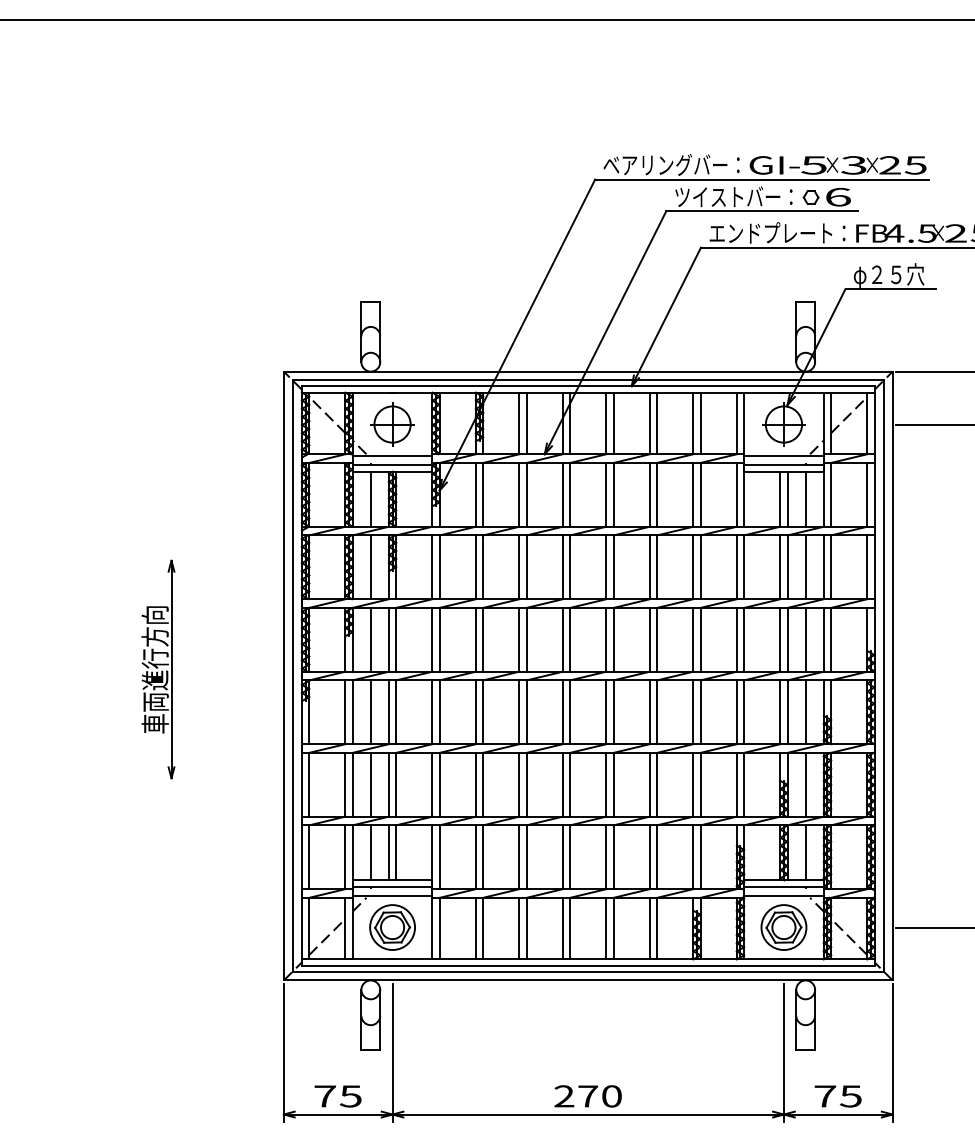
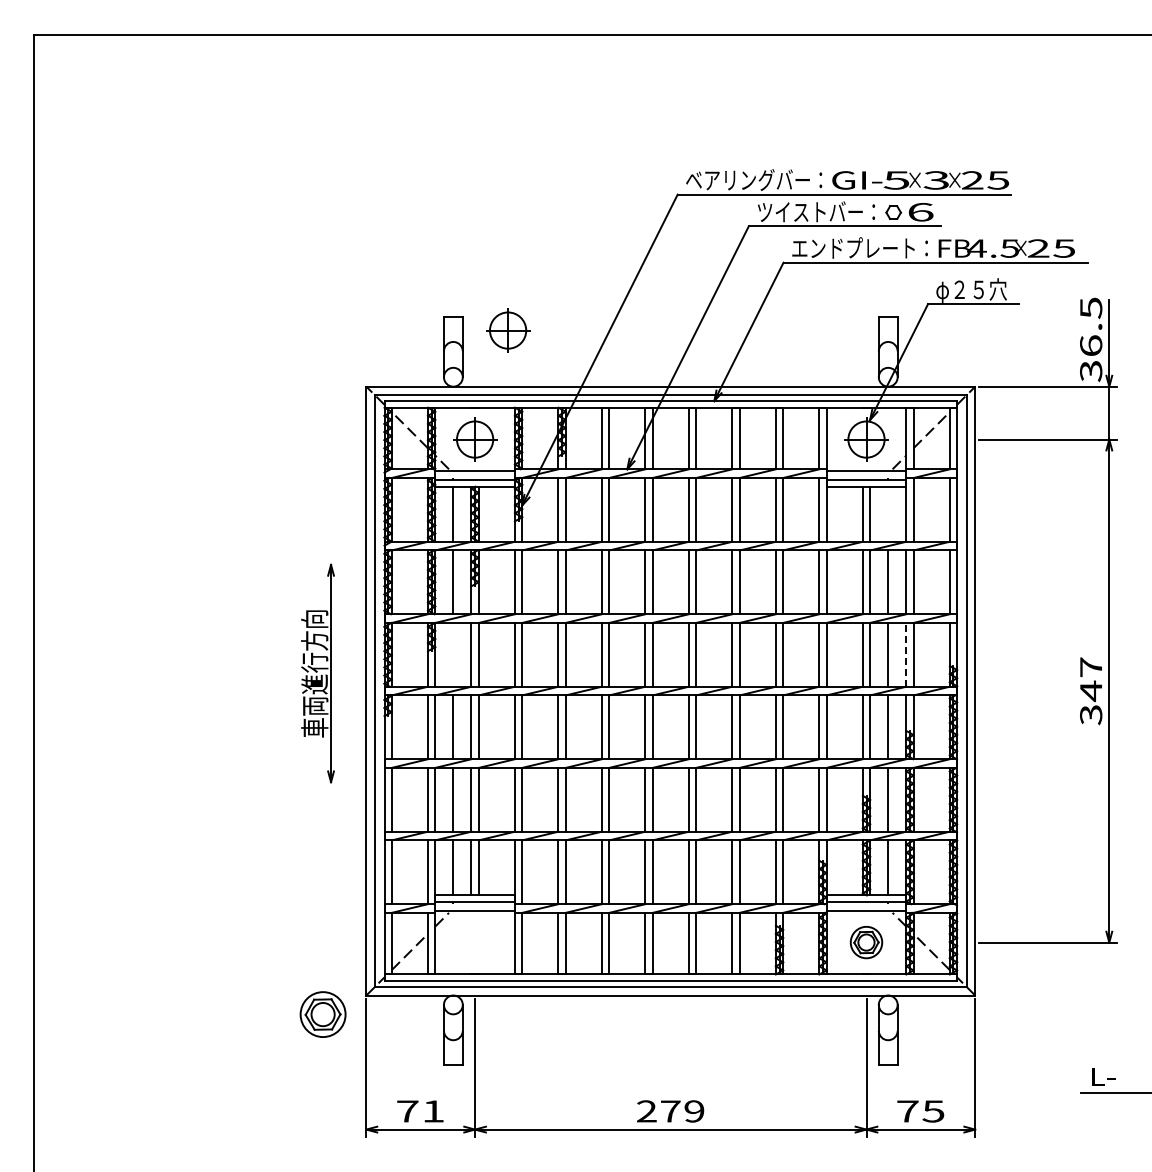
part: (425, 315) -> (508, 330), added
line: (805, 498) -> (888, 513), removed
line: (370, 639) -> (453, 654), removed
line: (823, 639) -> (906, 654), solid -> dashed
part: (157, 669) -> (317, 673), moved
part: (391, 927) -> (322, 1014), moved
part: (783, 927) -> (866, 942), size x0.7
text: (350, 1096) -> (433, 1111), 75 -> 71
text: (611, 1096) -> (694, 1111), 270 -> 279

